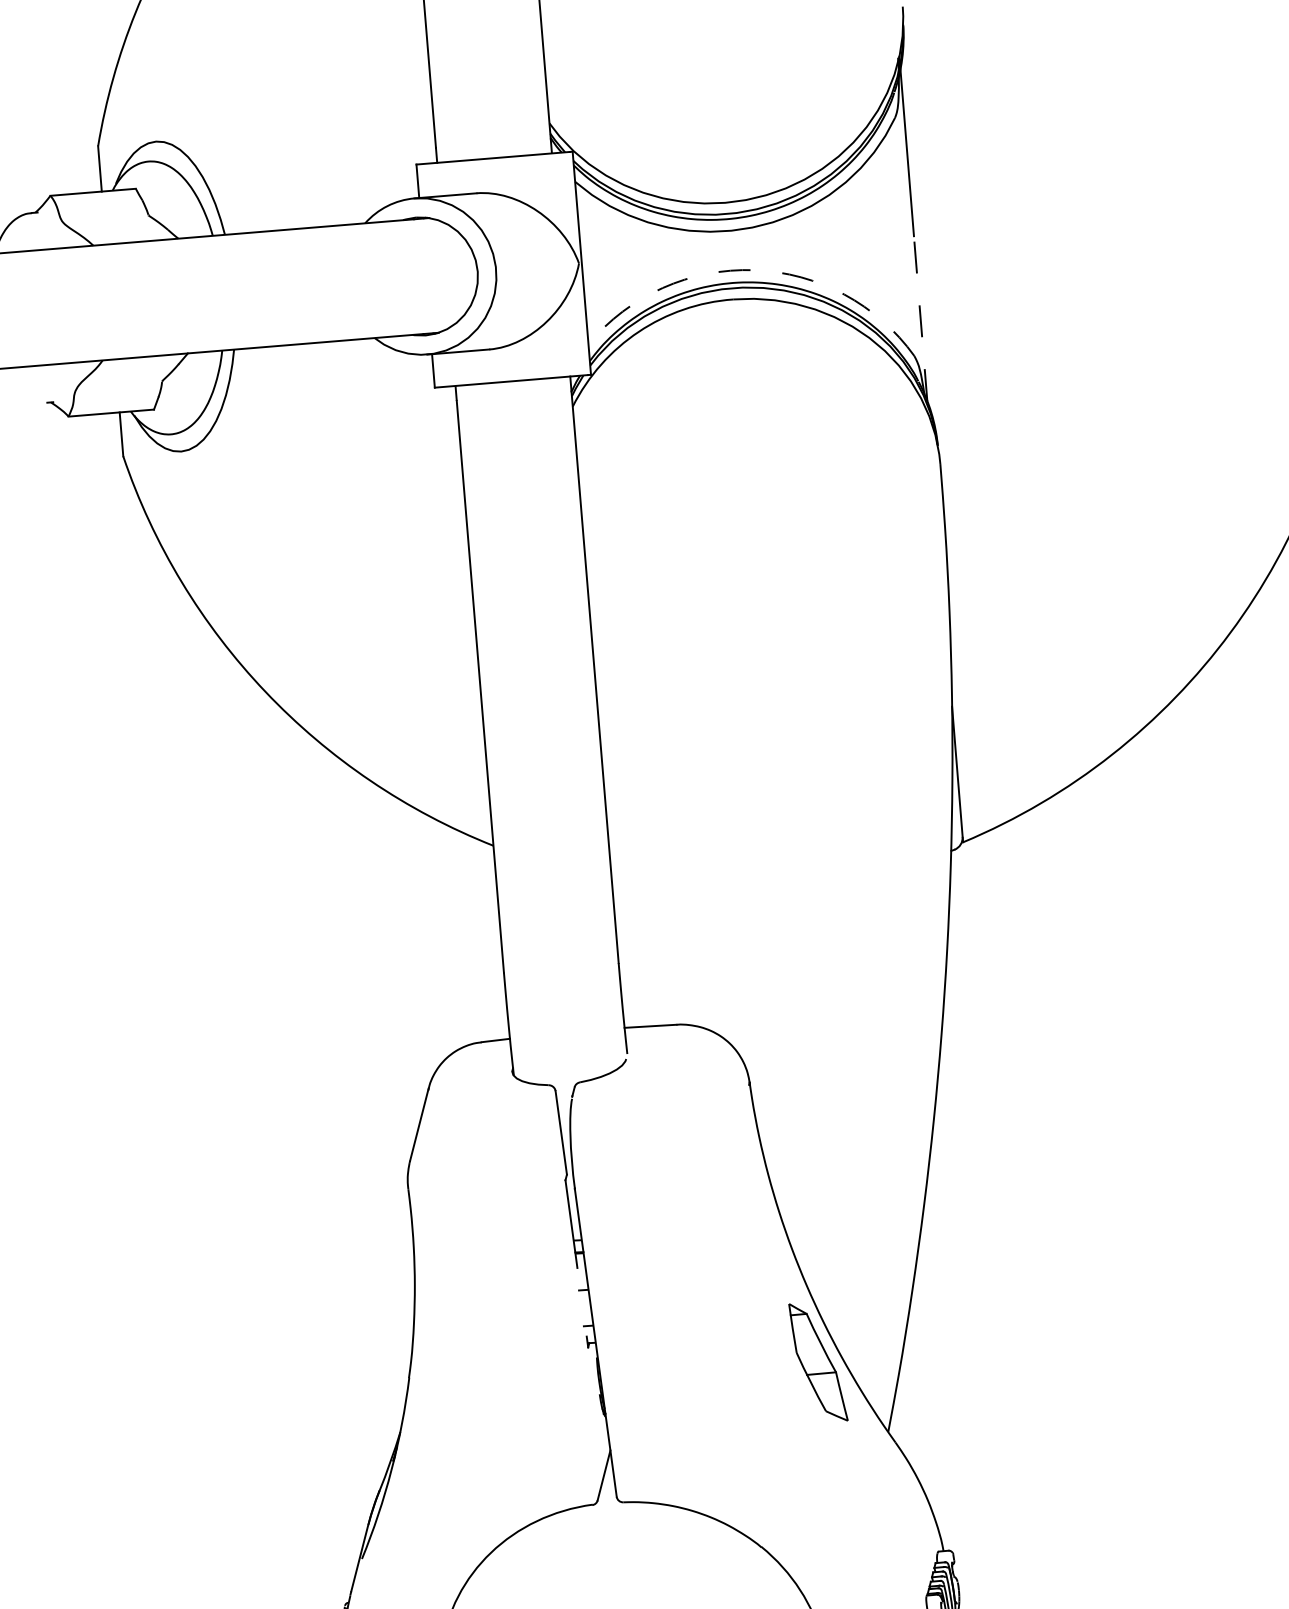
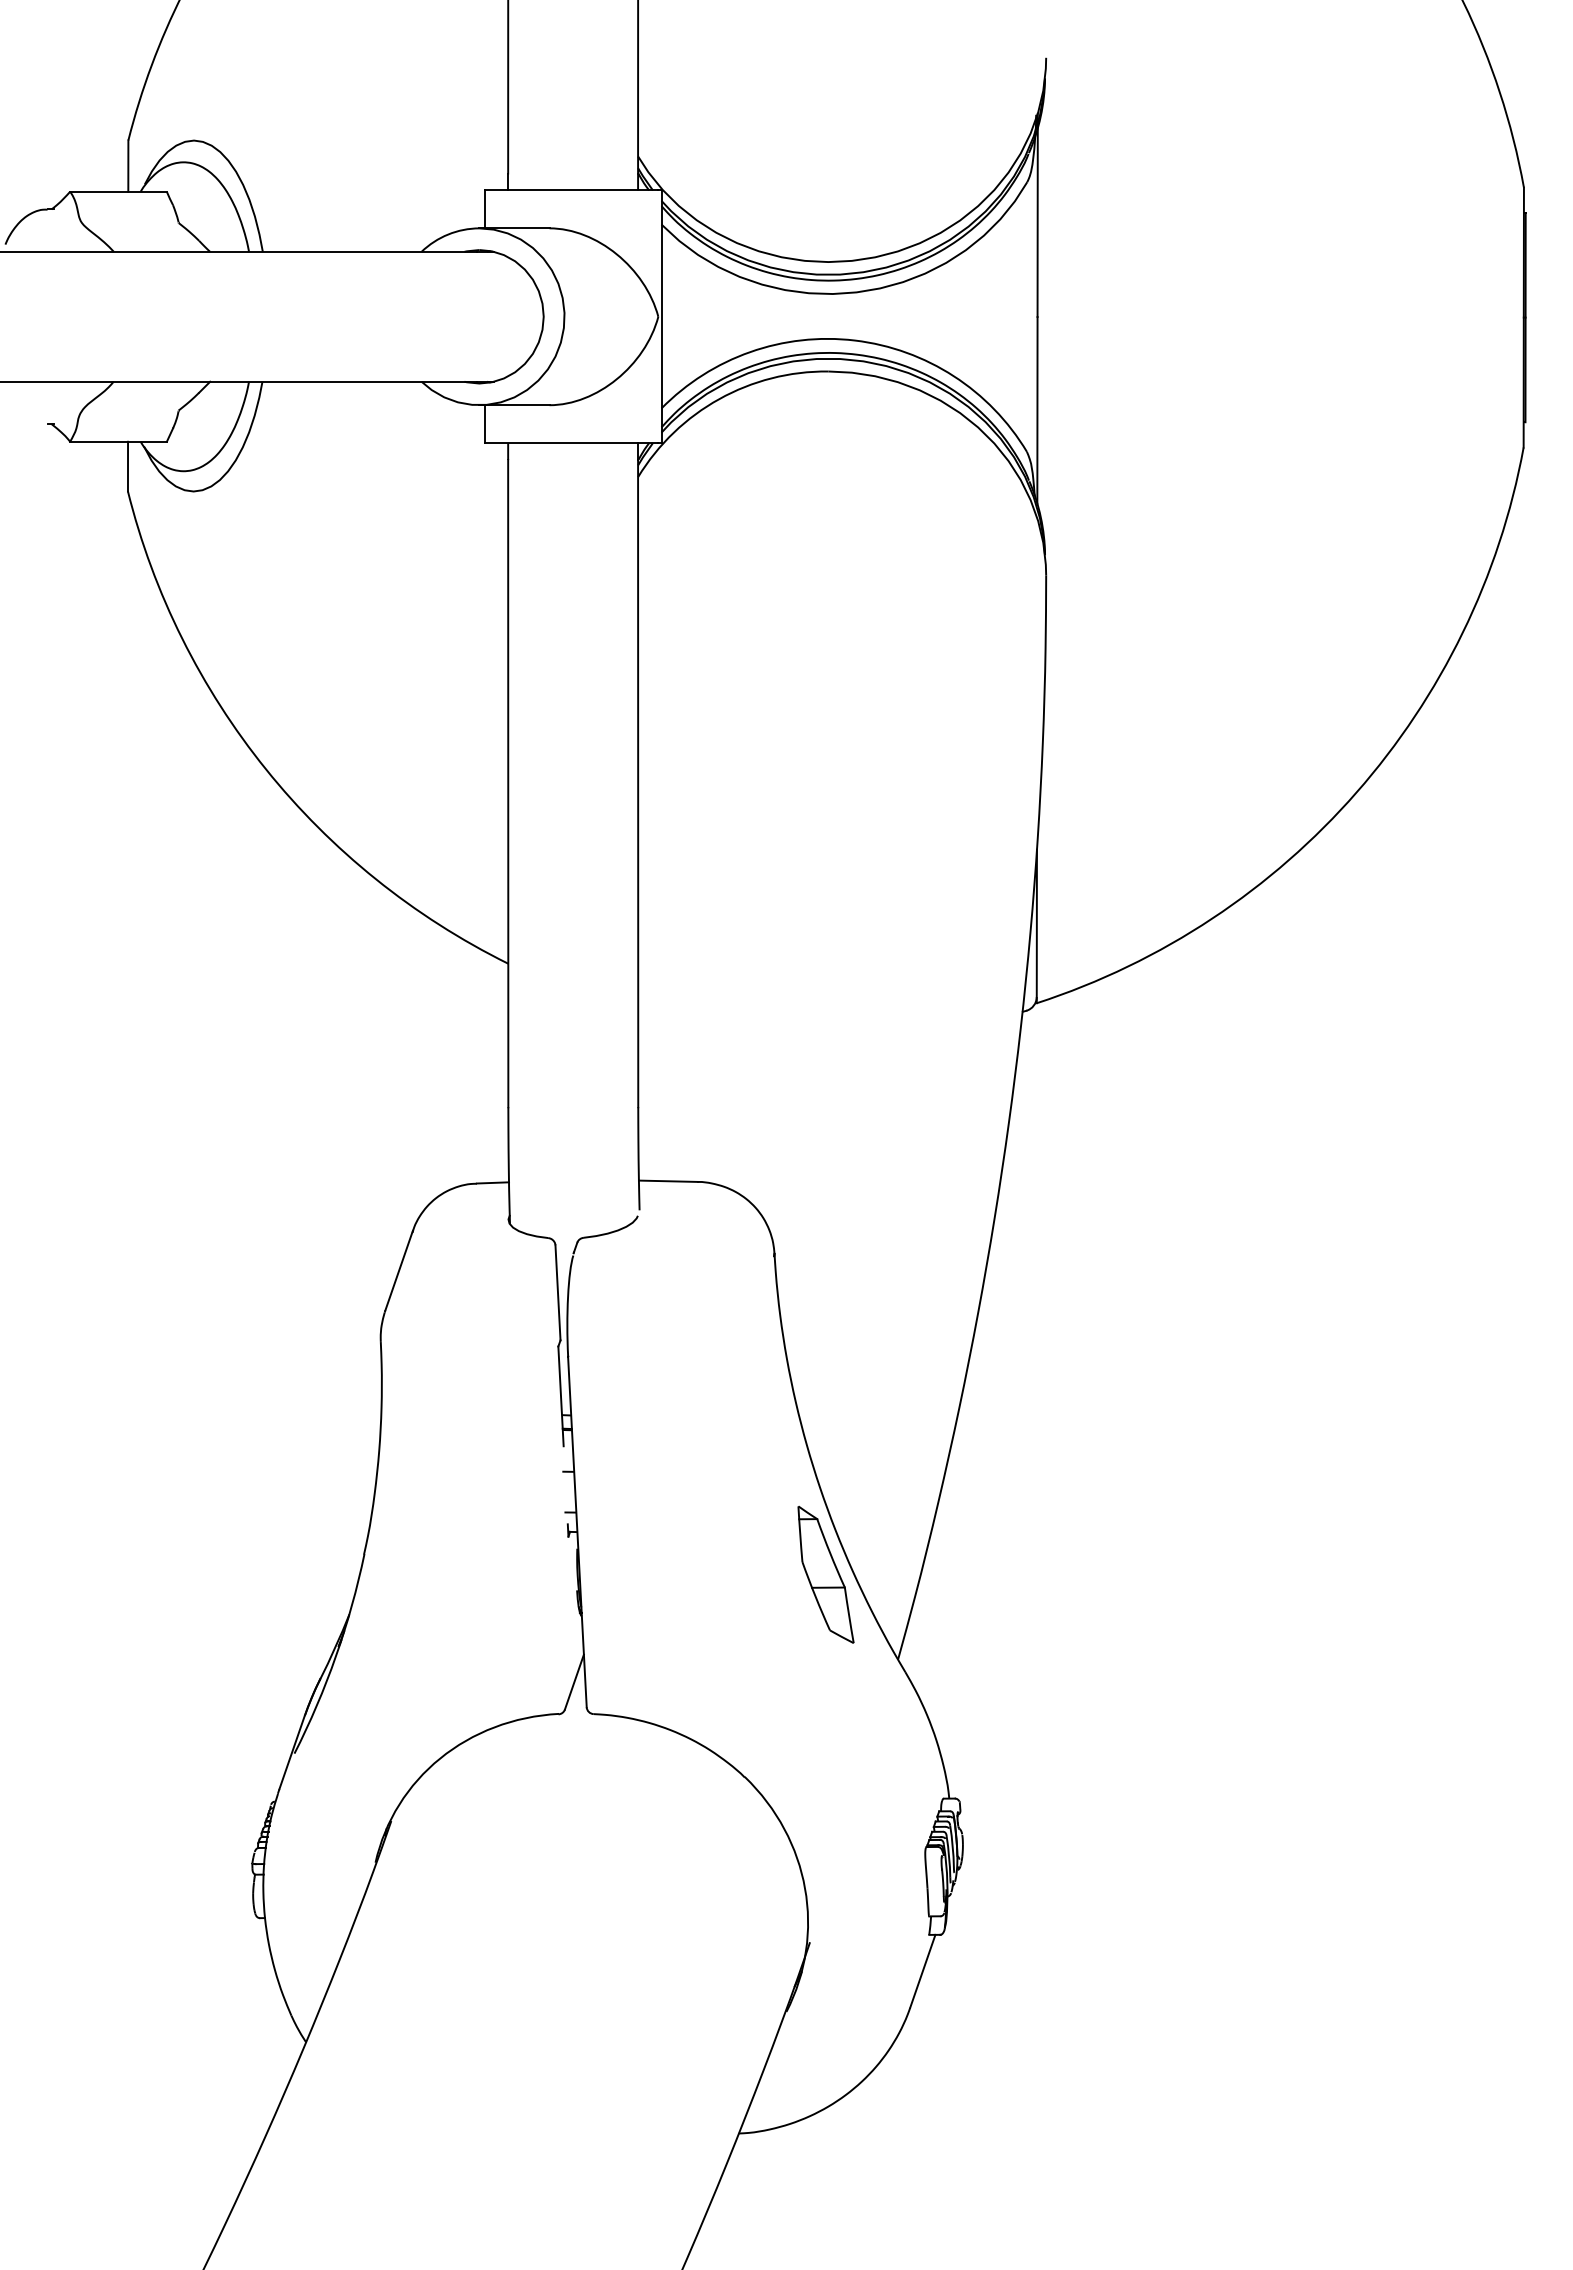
arc: (753, 270) -> (854, 340), dashed -> solid
line: (920, 317) -> (1037, 409), dashed -> solid

